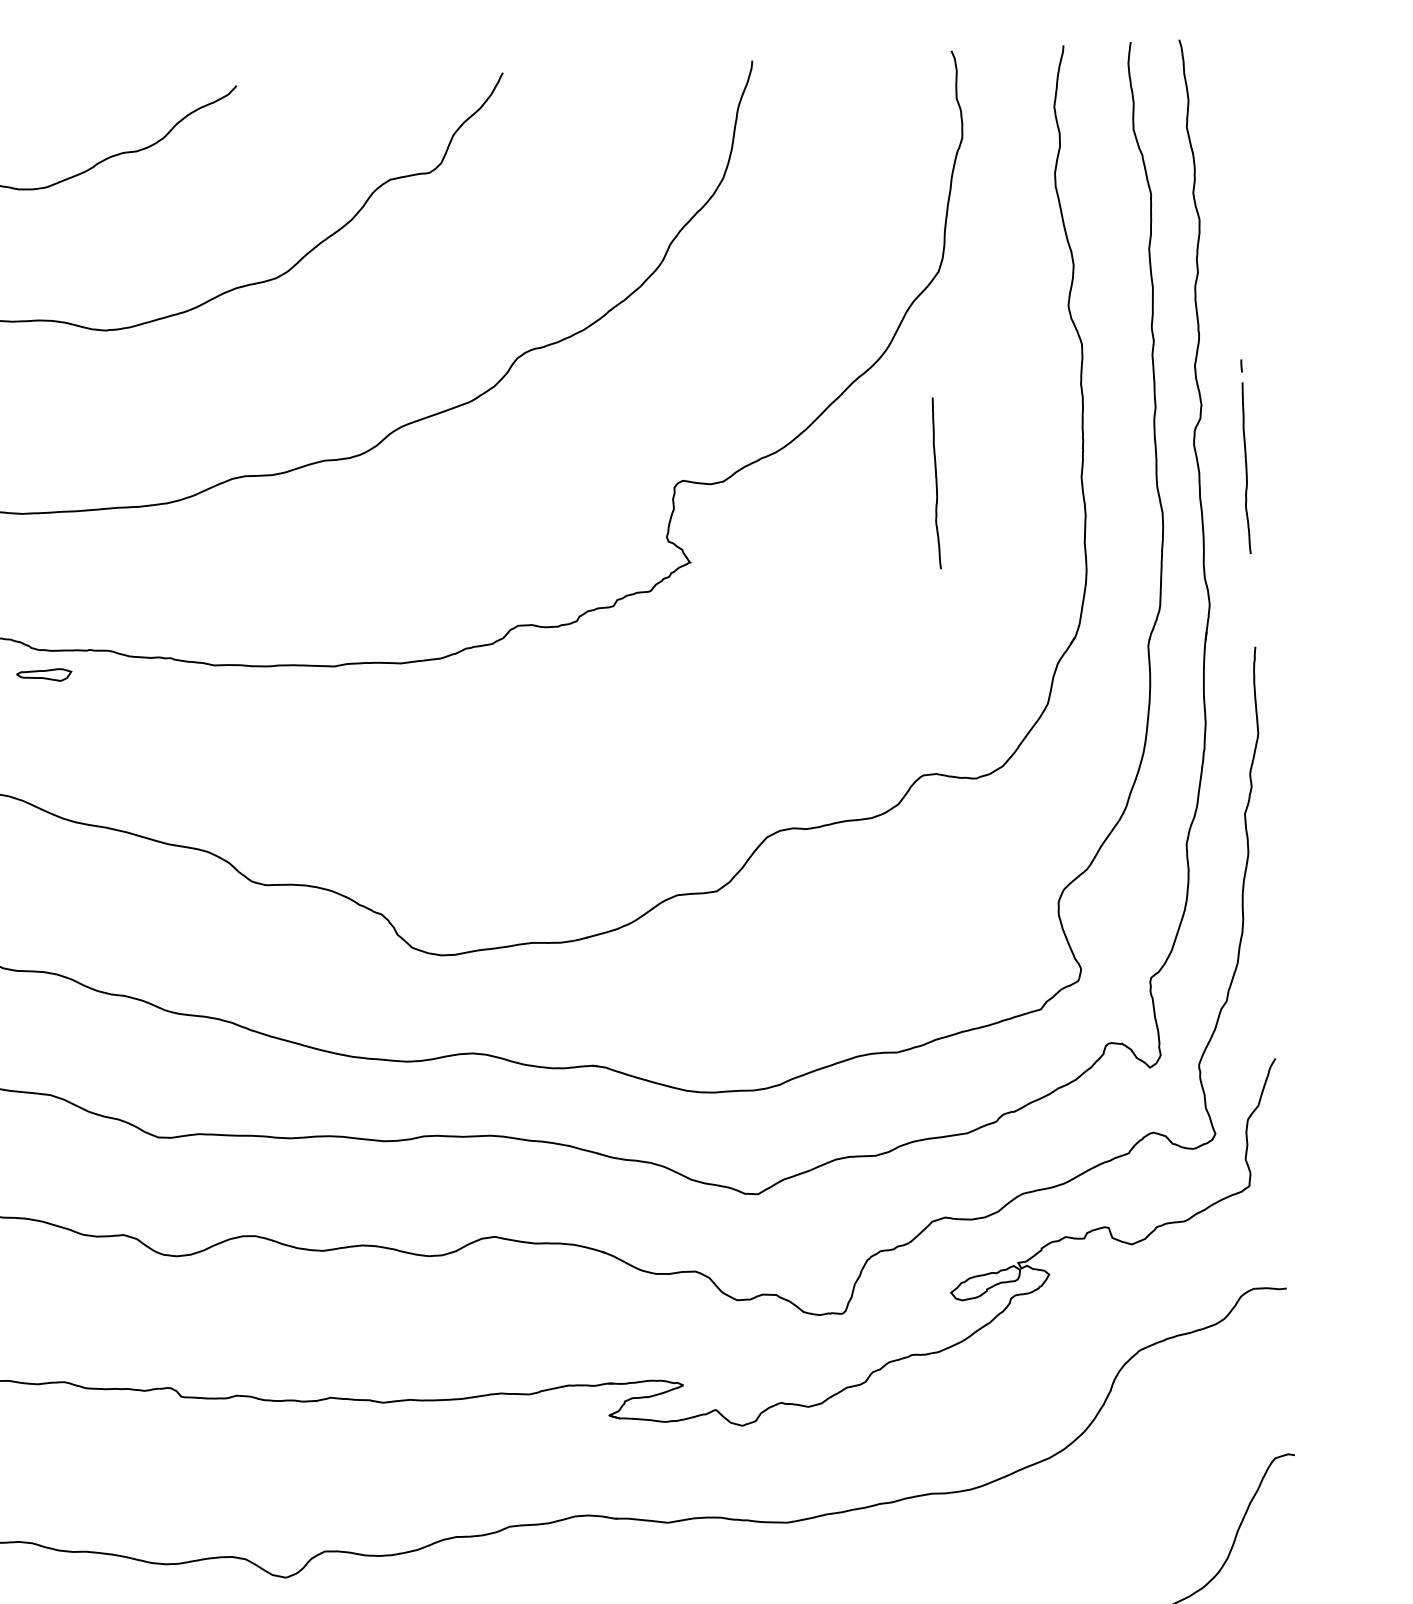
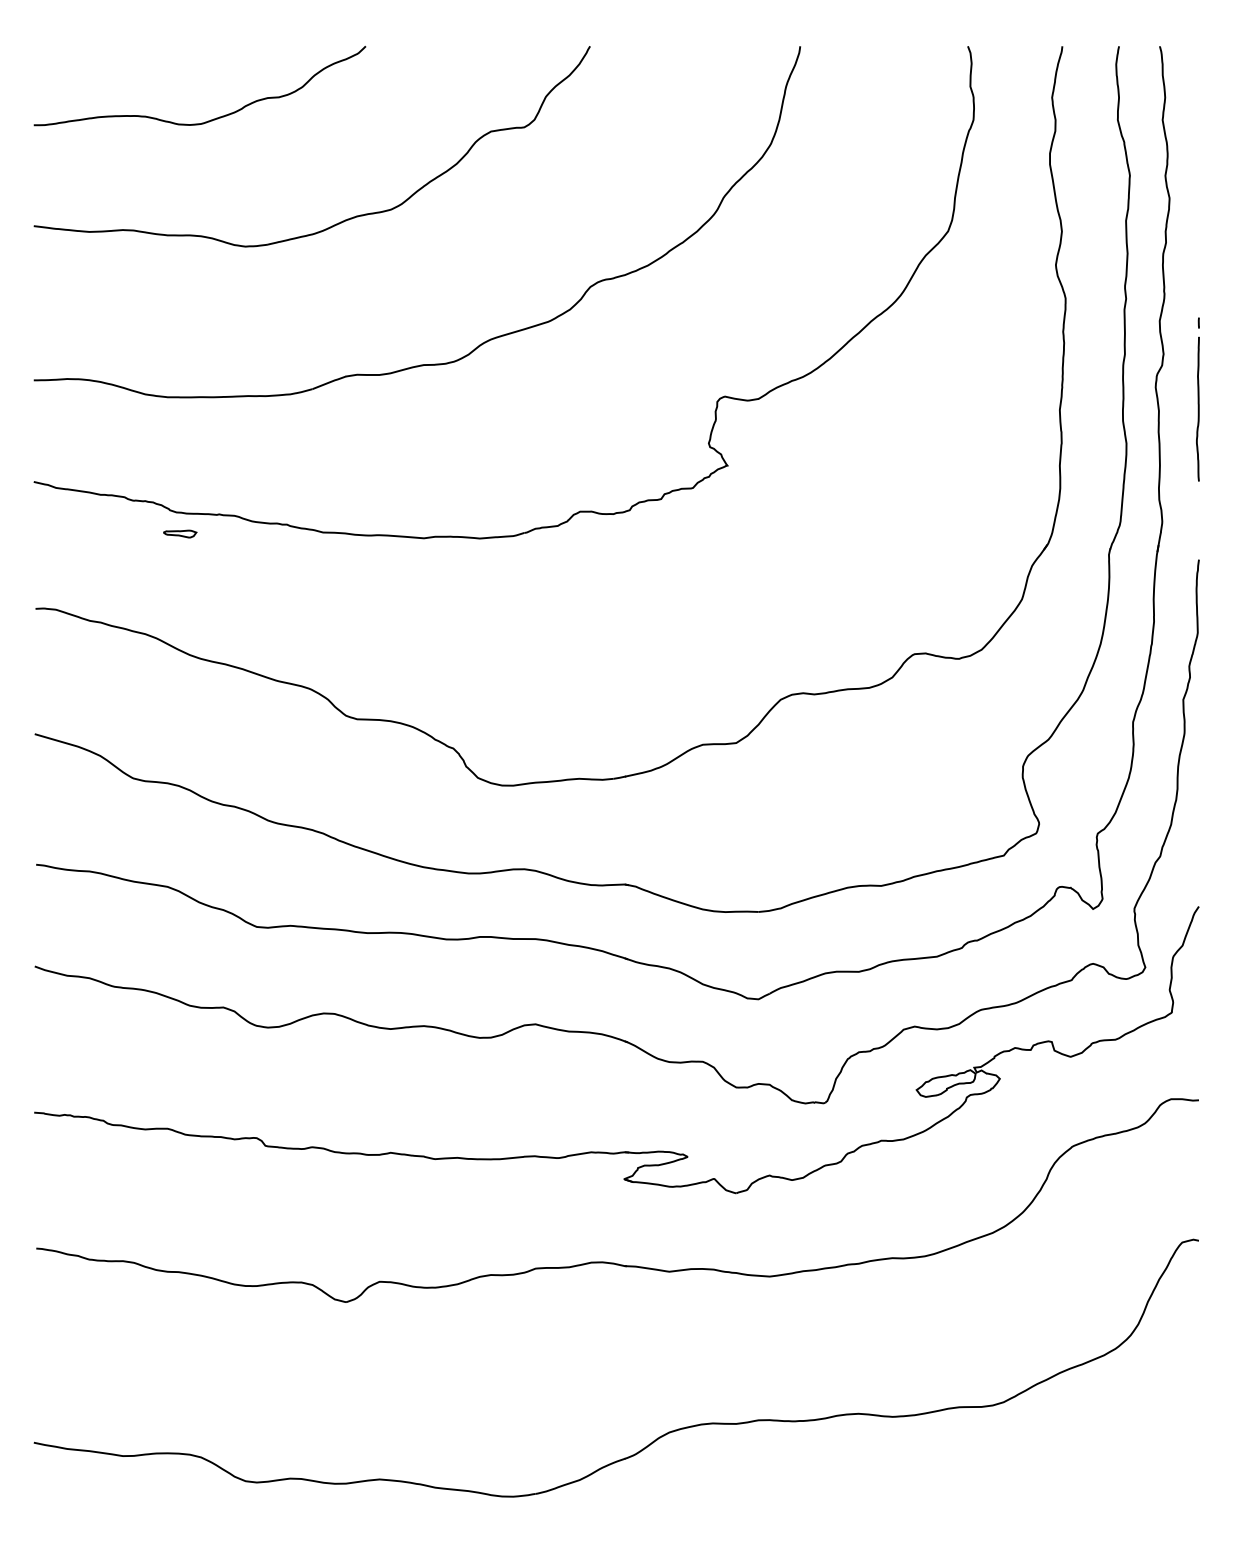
line: (935, 482) -> (936, 408), removed
part: (44, 674) -> (180, 533), size x0.71

